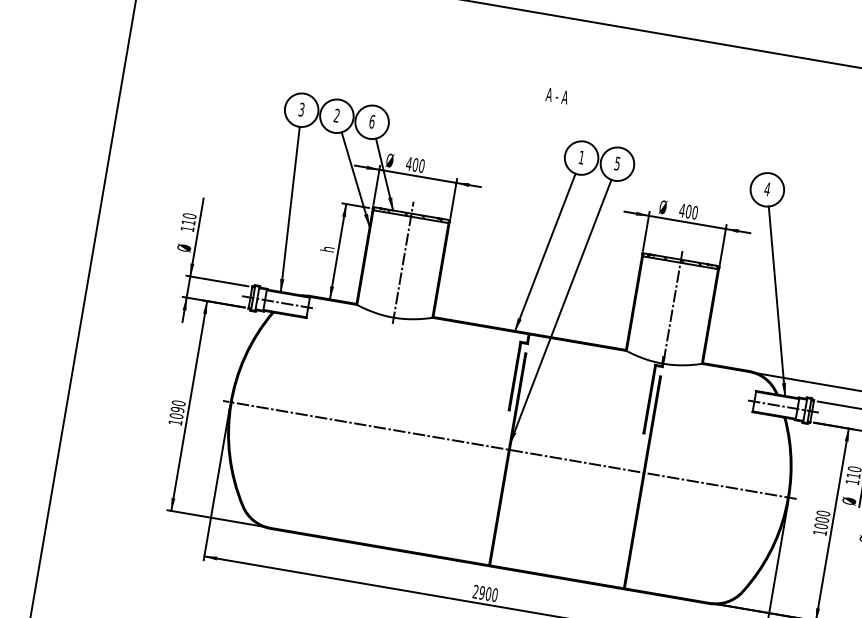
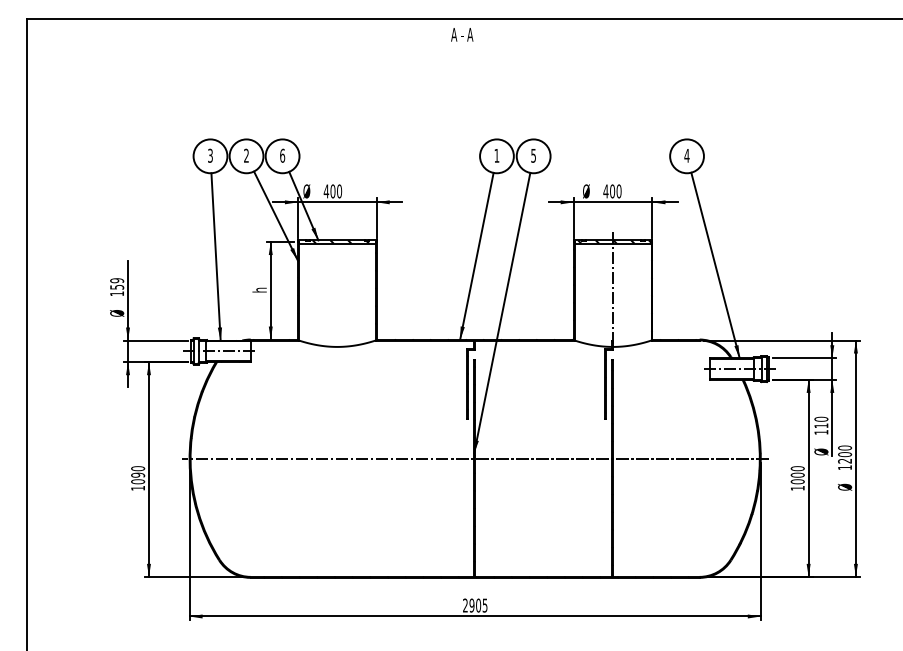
text: (557, 95) -> (462, 34), moved
text: (189, 218) -> (117, 283), 110 -> 159
line: (403, 262) -> (337, 290), removed
text: (494, 594) -> (484, 605), 2900 -> 2905

